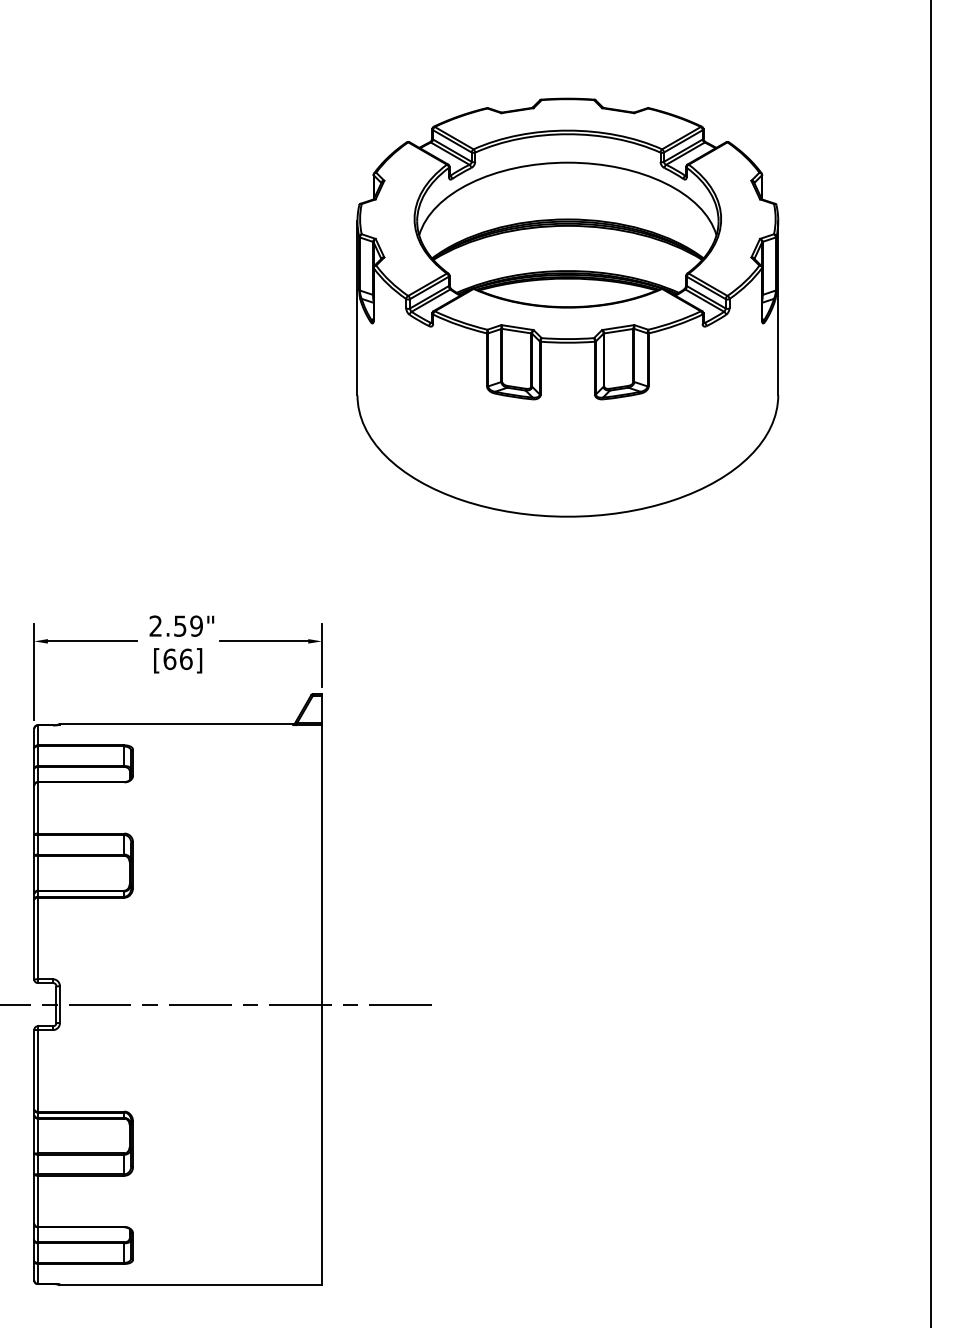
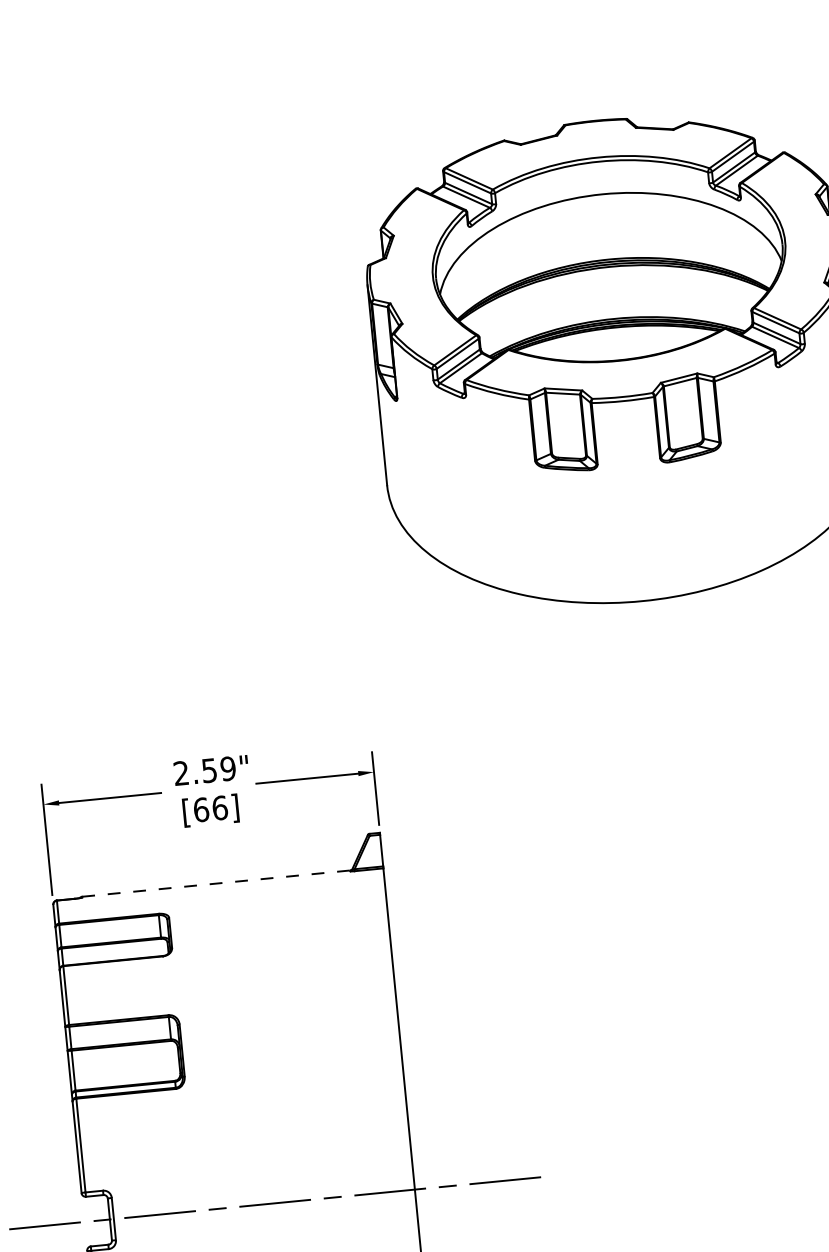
line: (176, 724) -> (216, 884), solid -> dashed

